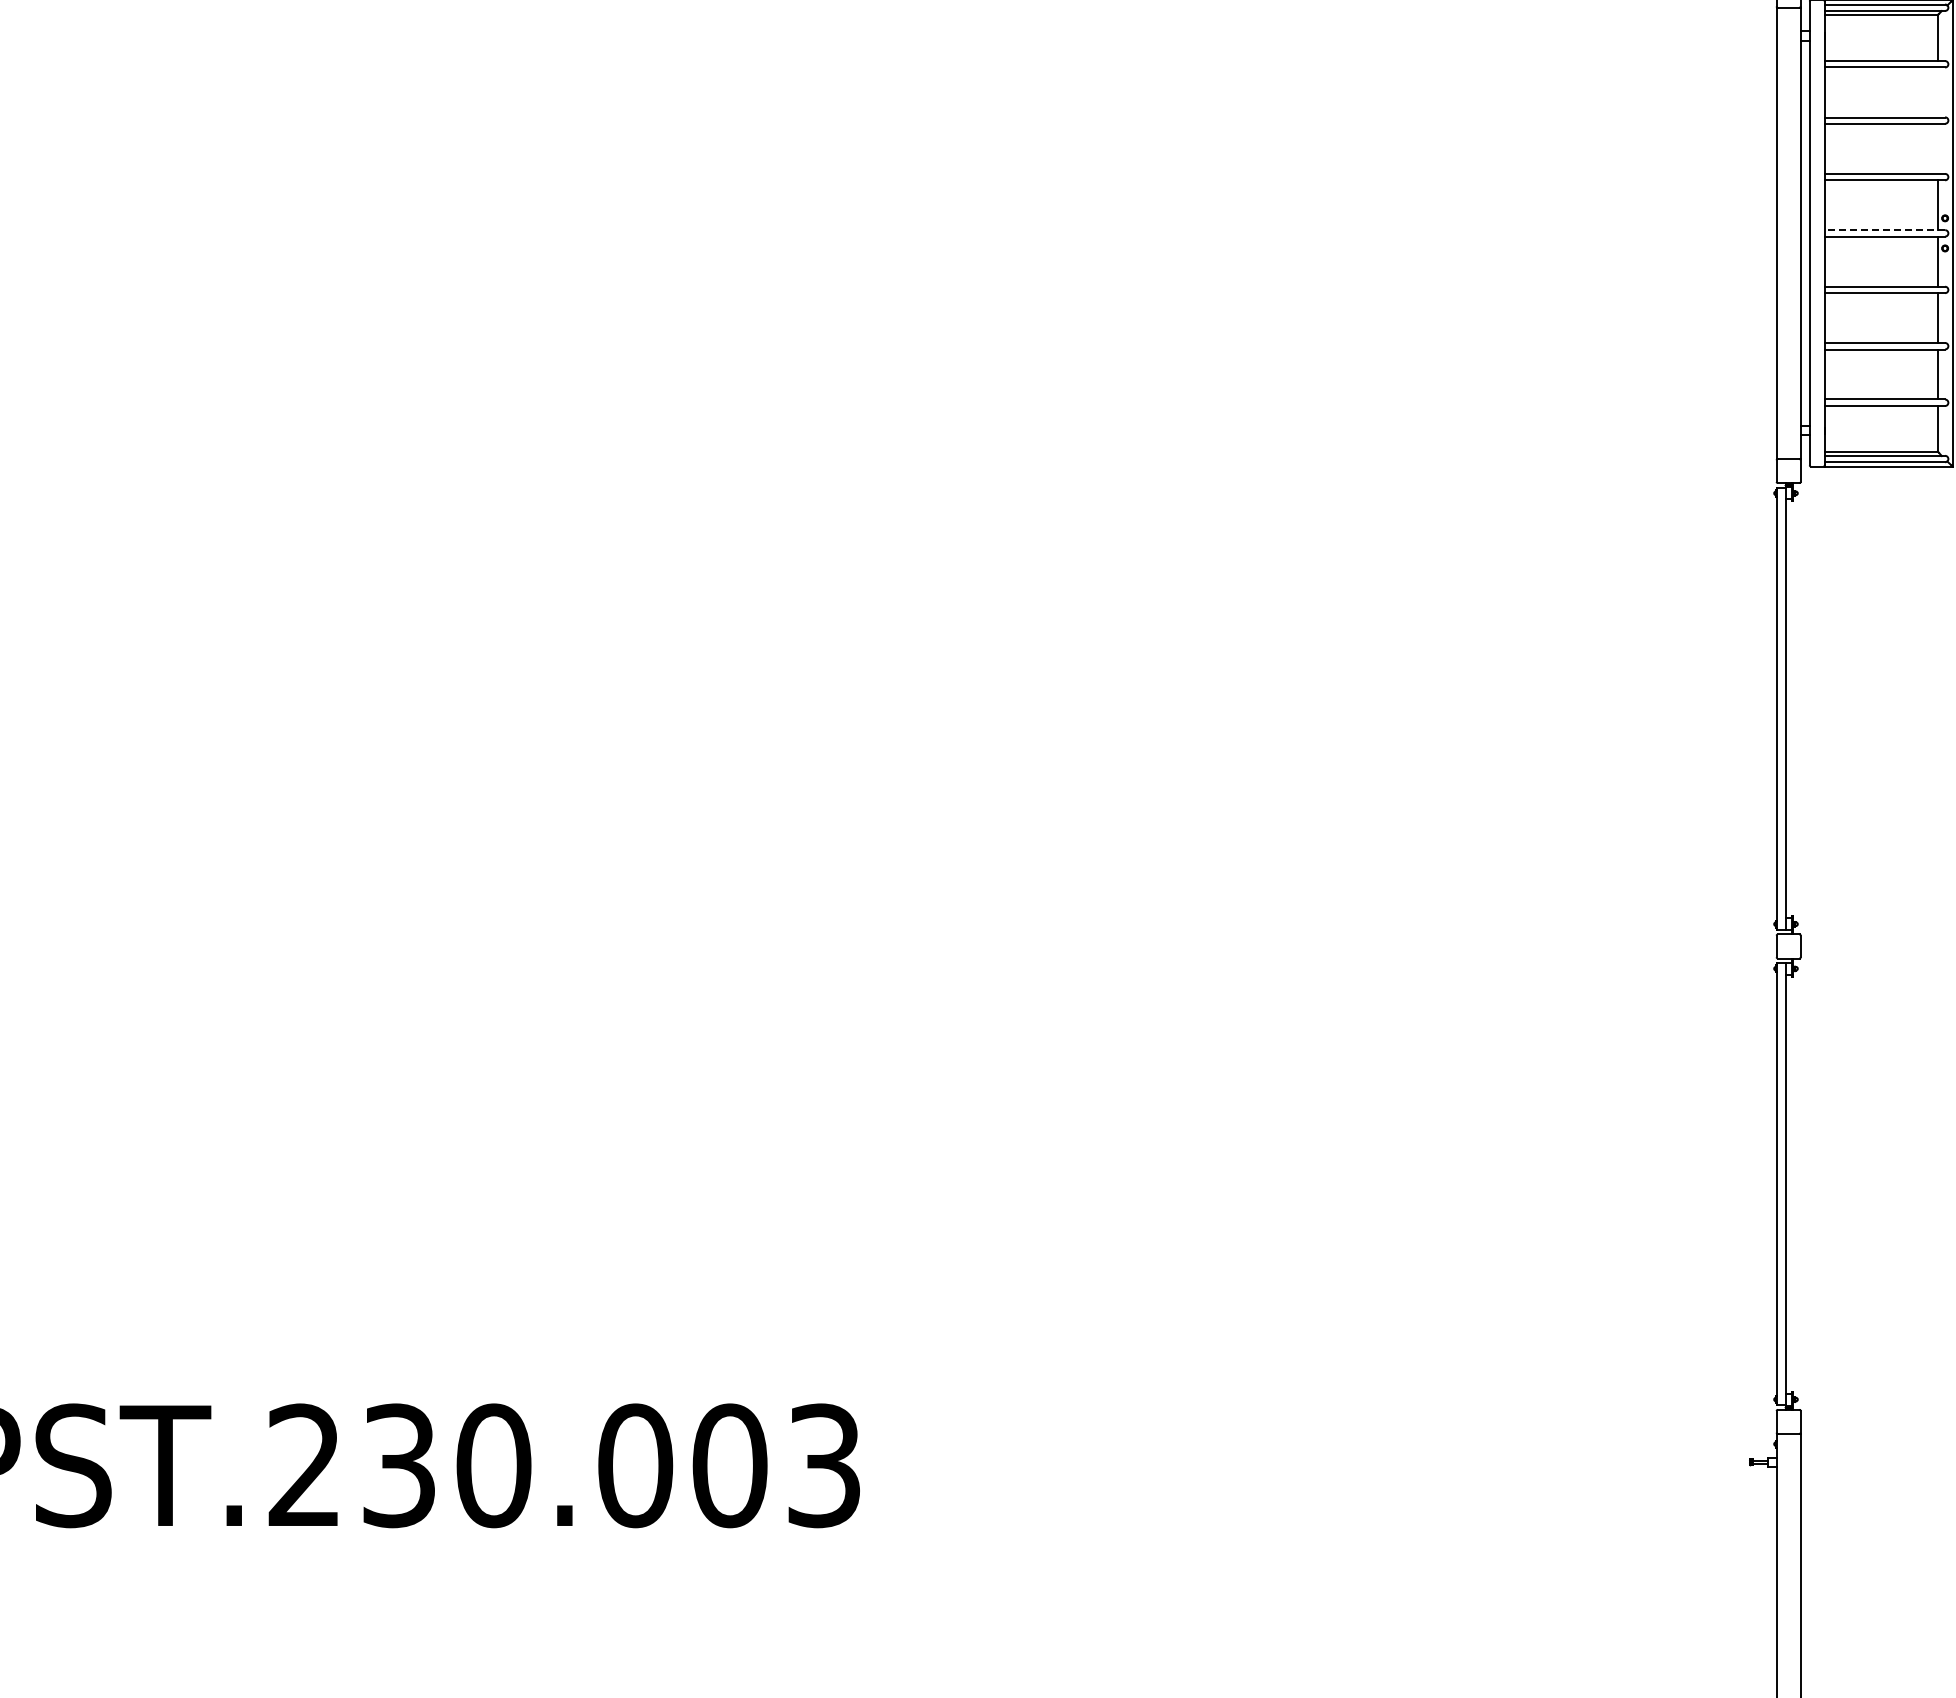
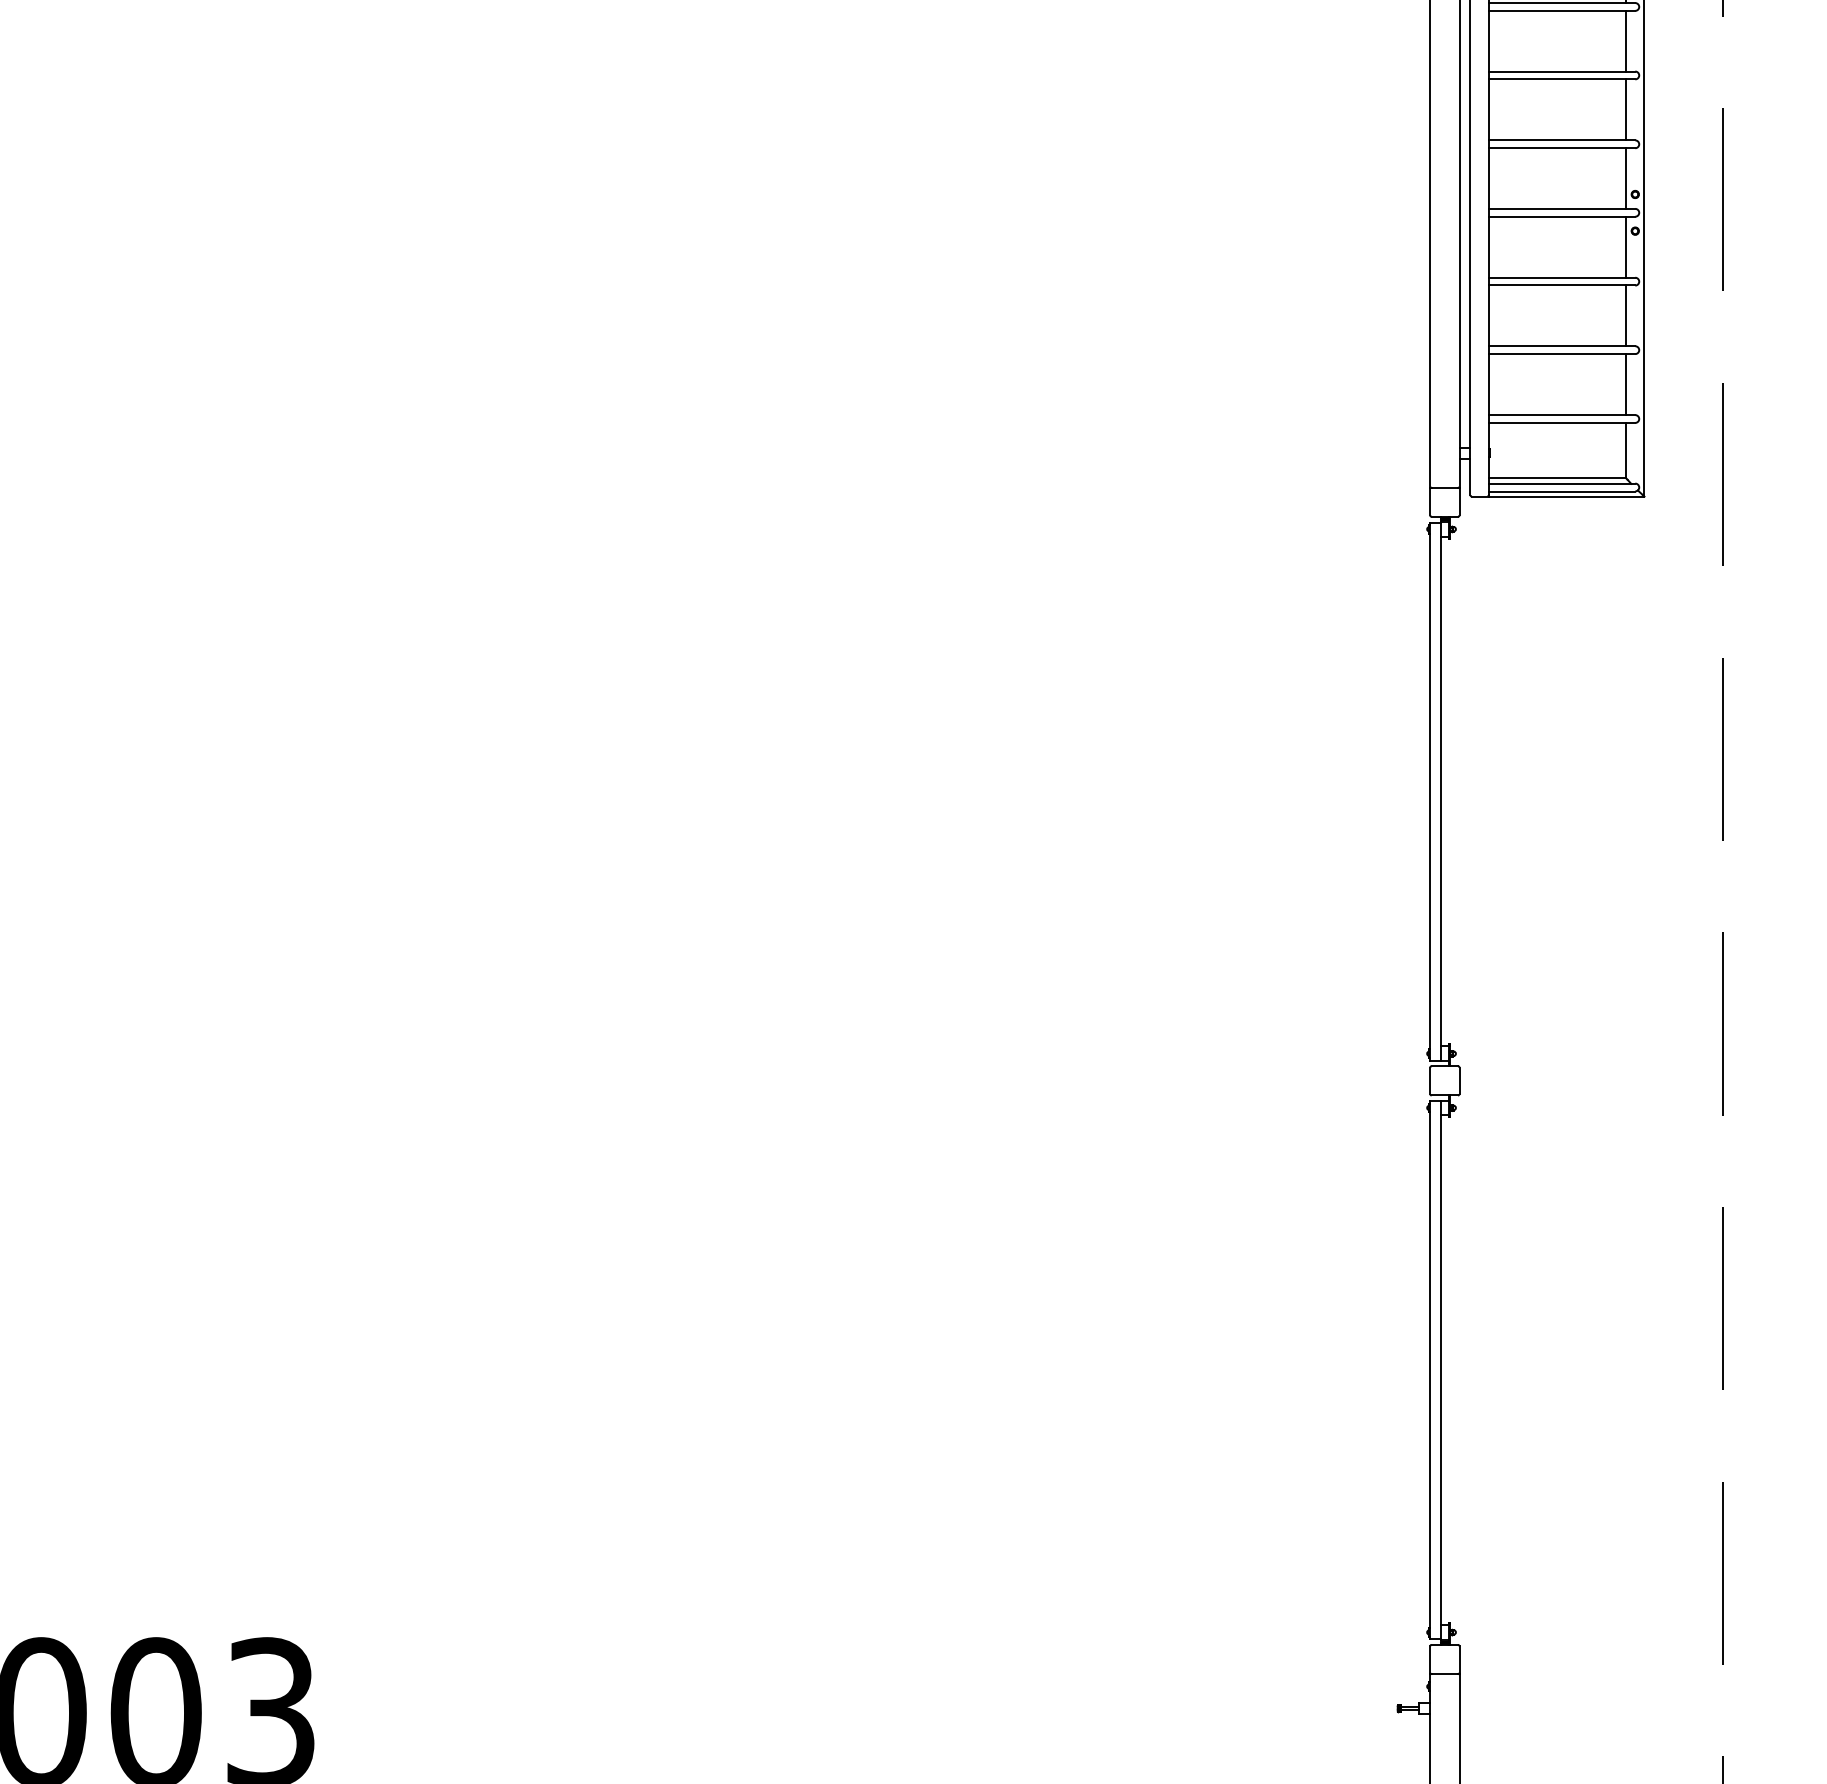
line: (1937, 92) -> (1625, 41), added
line: (1937, 148) -> (1625, 109), added
line: (1884, 230) -> (1561, 209), dashed -> solid

